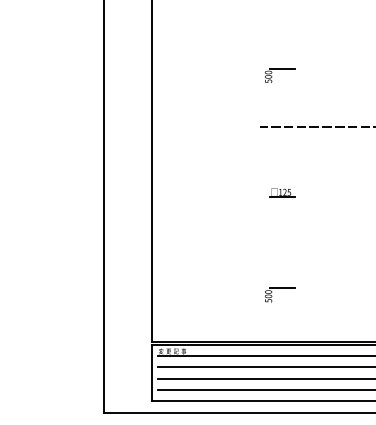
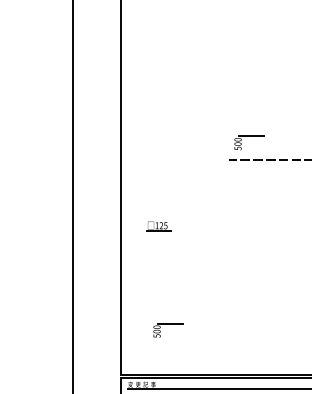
part: (280, 75) -> (250, 142), moved
part: (282, 192) -> (159, 225), moved
part: (280, 294) -> (169, 329), moved

